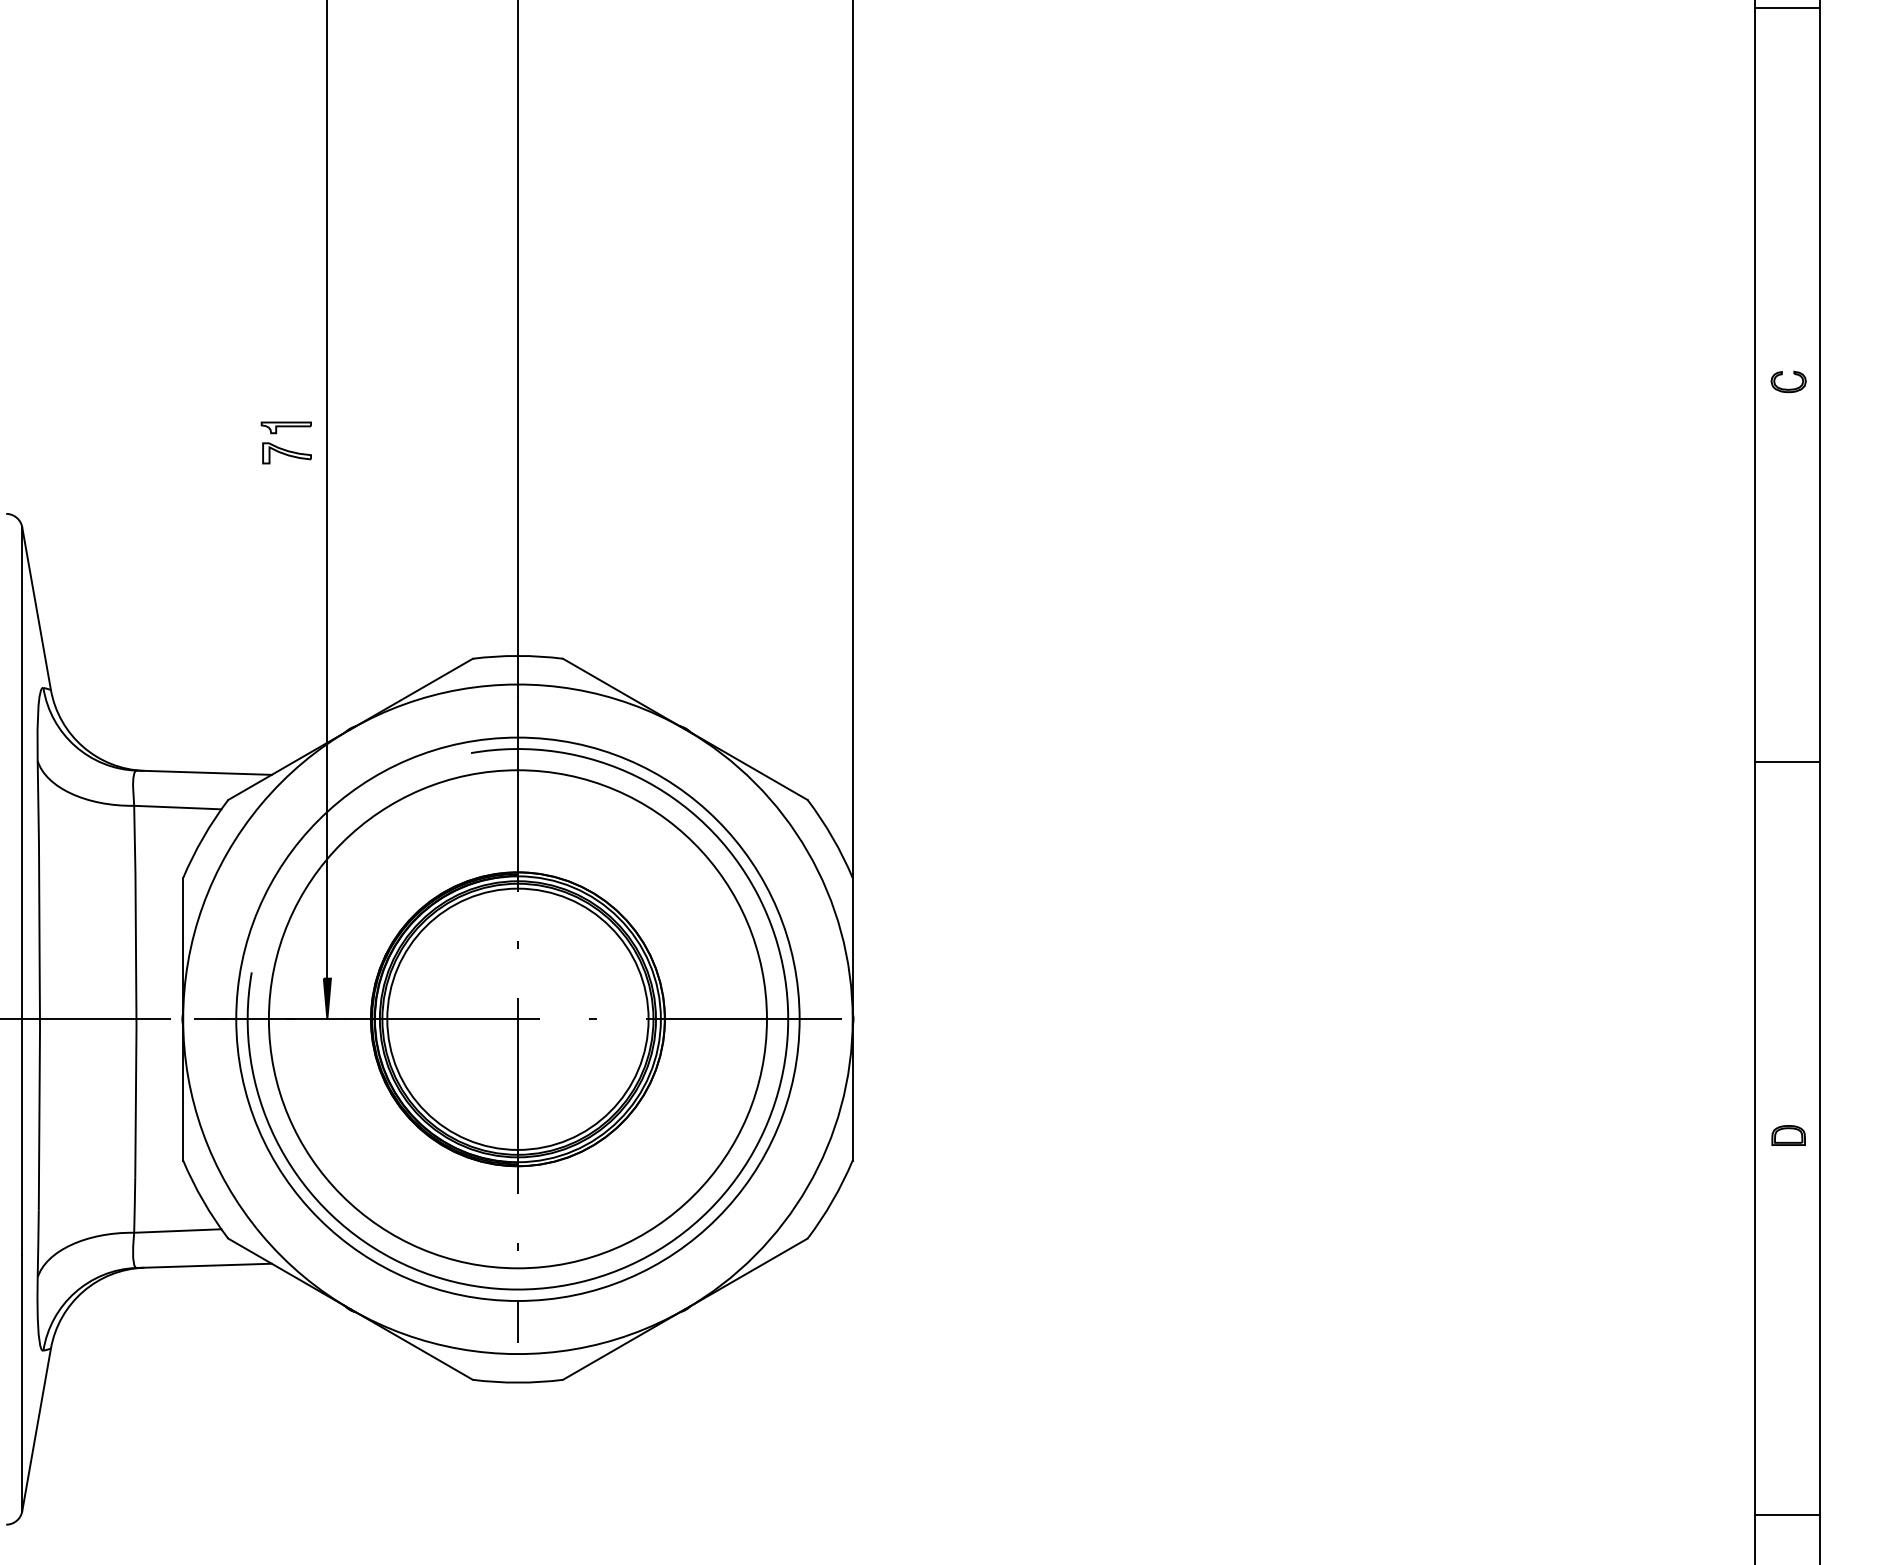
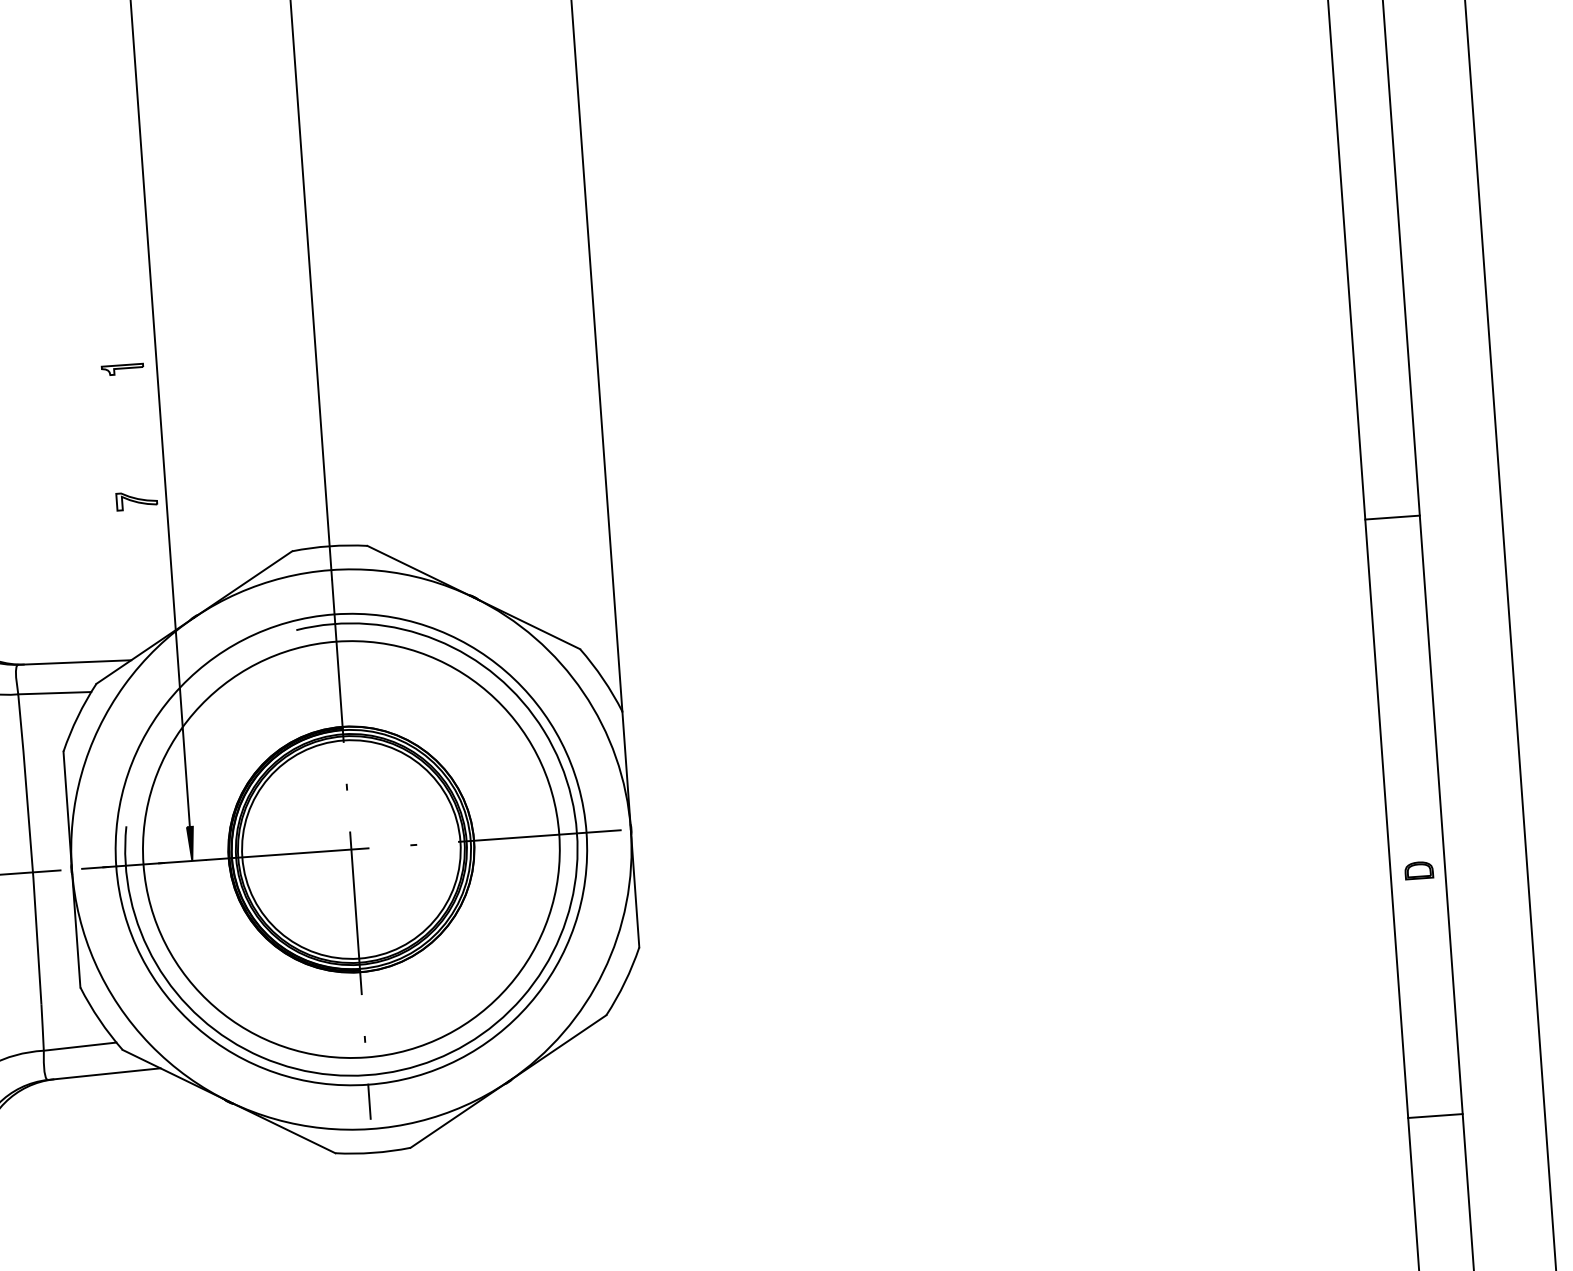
part: (1787, 388) -> (1373, 247), removed
part: (286, 453) -> (136, 500), moved
line: (1786, 761) -> (1391, 517), moved
line: (1786, 1515) -> (1434, 1116), moved

